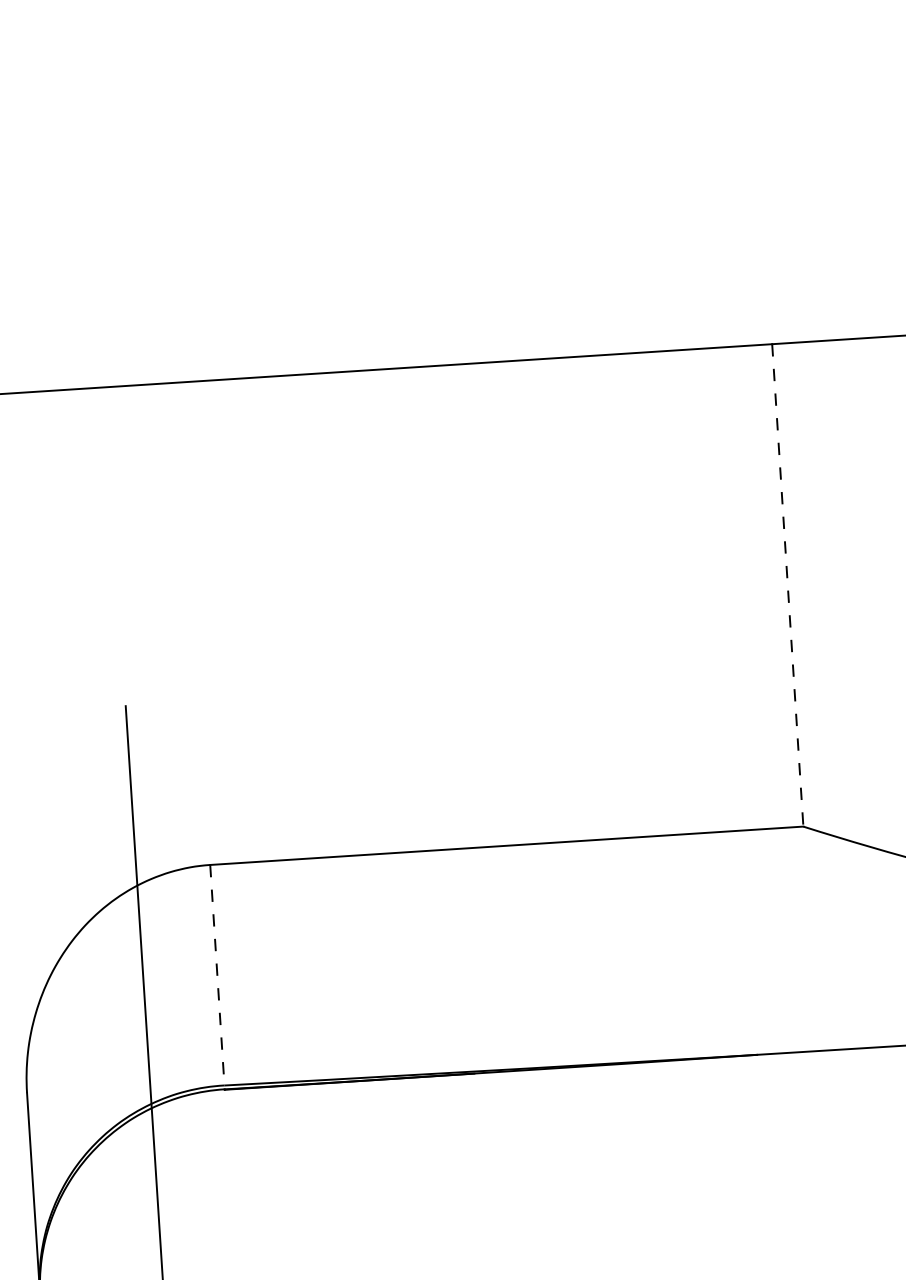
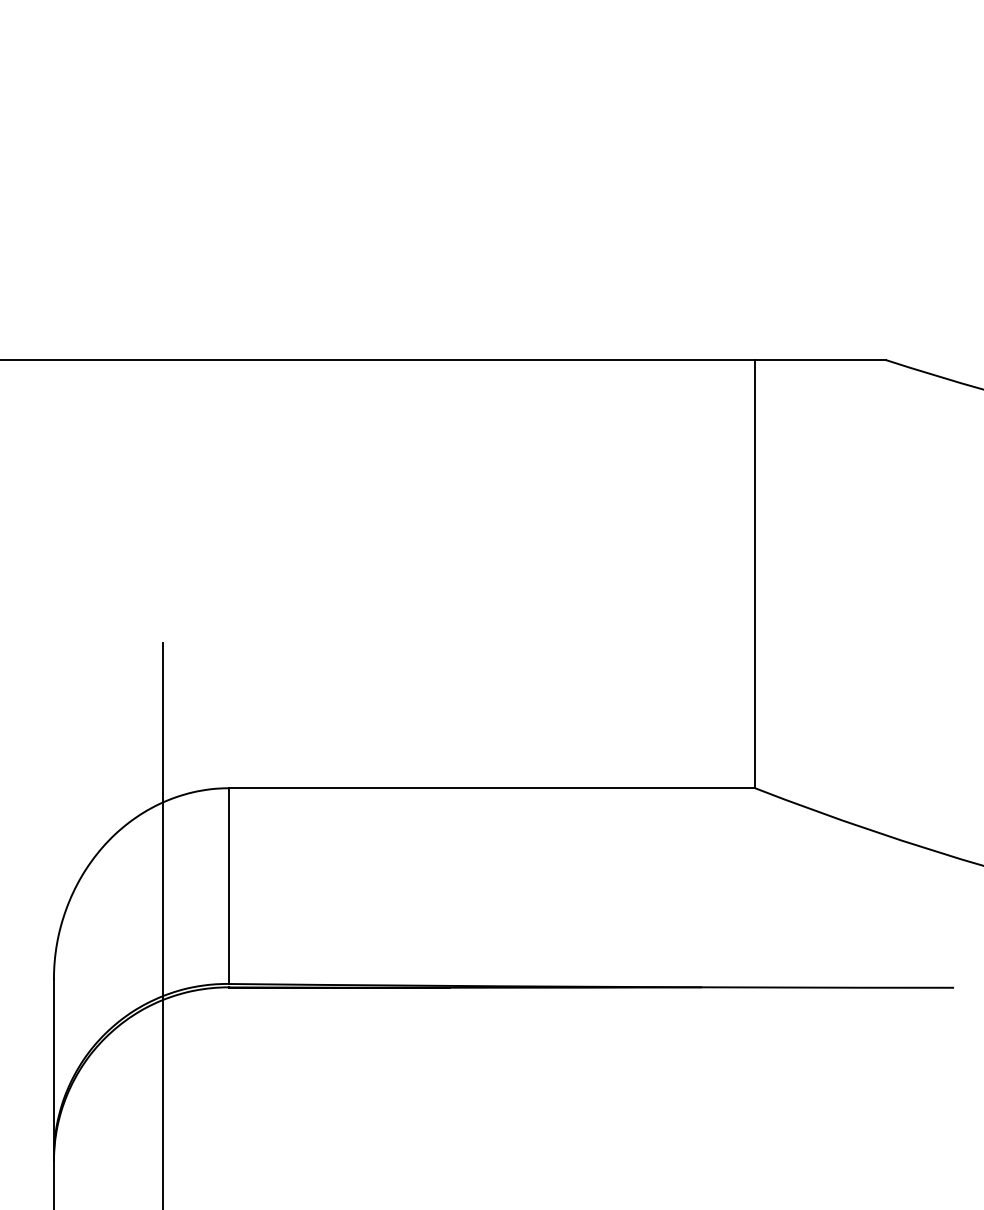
line: (788, 585) -> (755, 574), dashed -> solid
line: (216, 975) -> (228, 886), dashed -> solid

